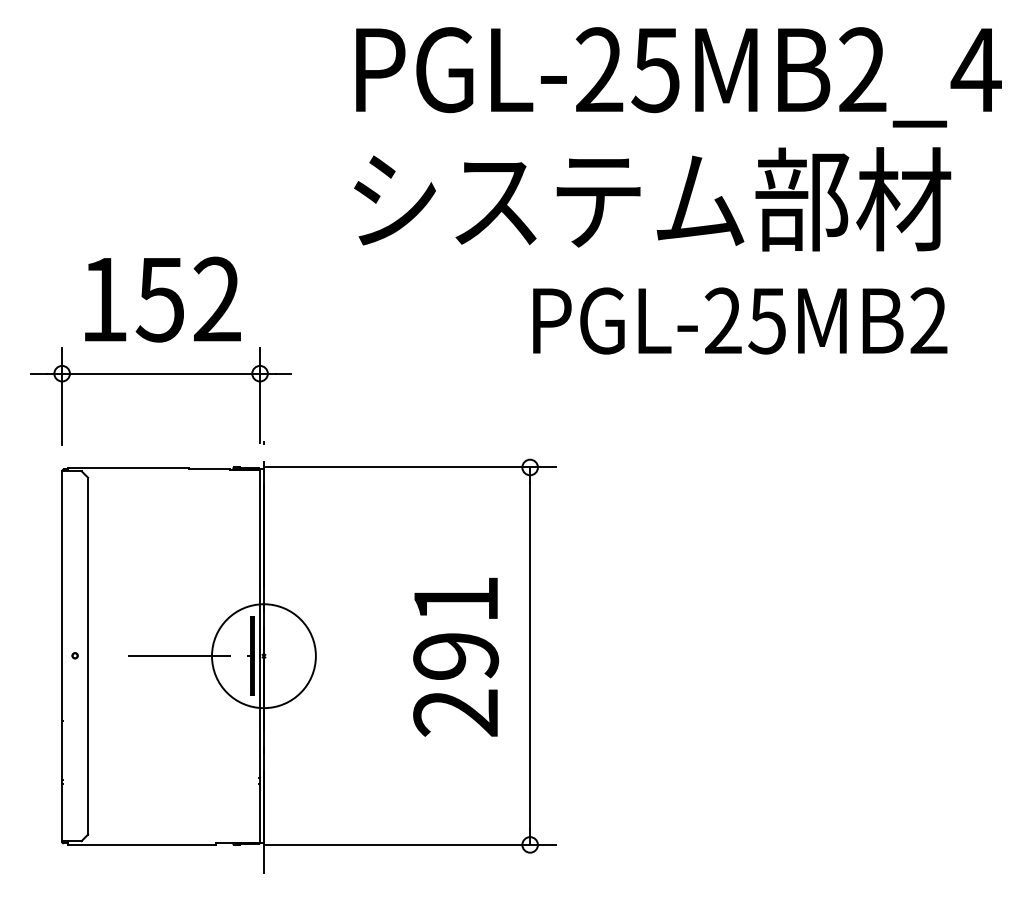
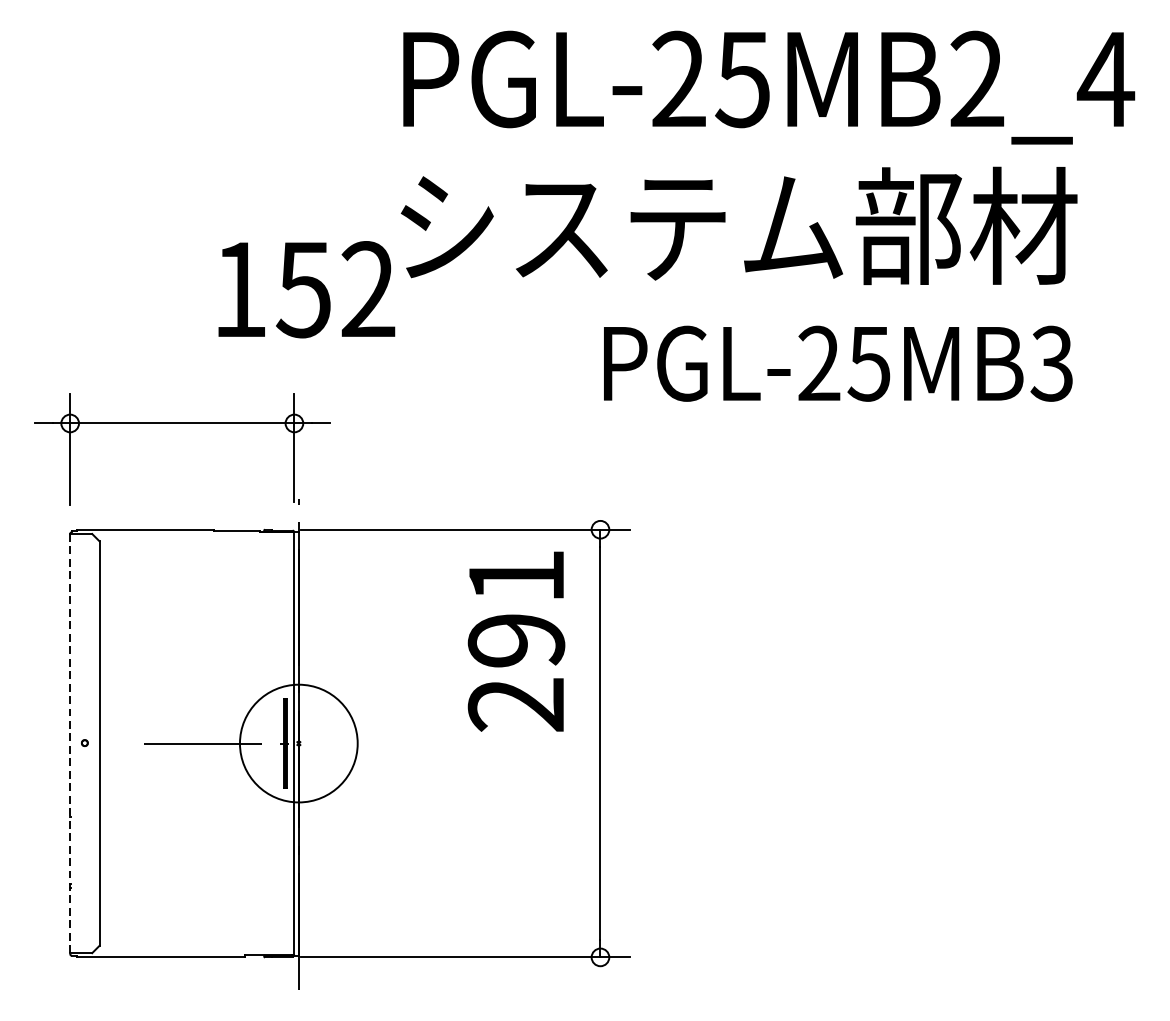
text: (162, 299) -> (306, 289), moved
text: (928, 320) -> (1051, 363), PGL-25MB2 -> PGL-25MB3
text: (456, 656) -> (517, 640), moved
line: (62, 657) -> (70, 745), solid -> dashed

